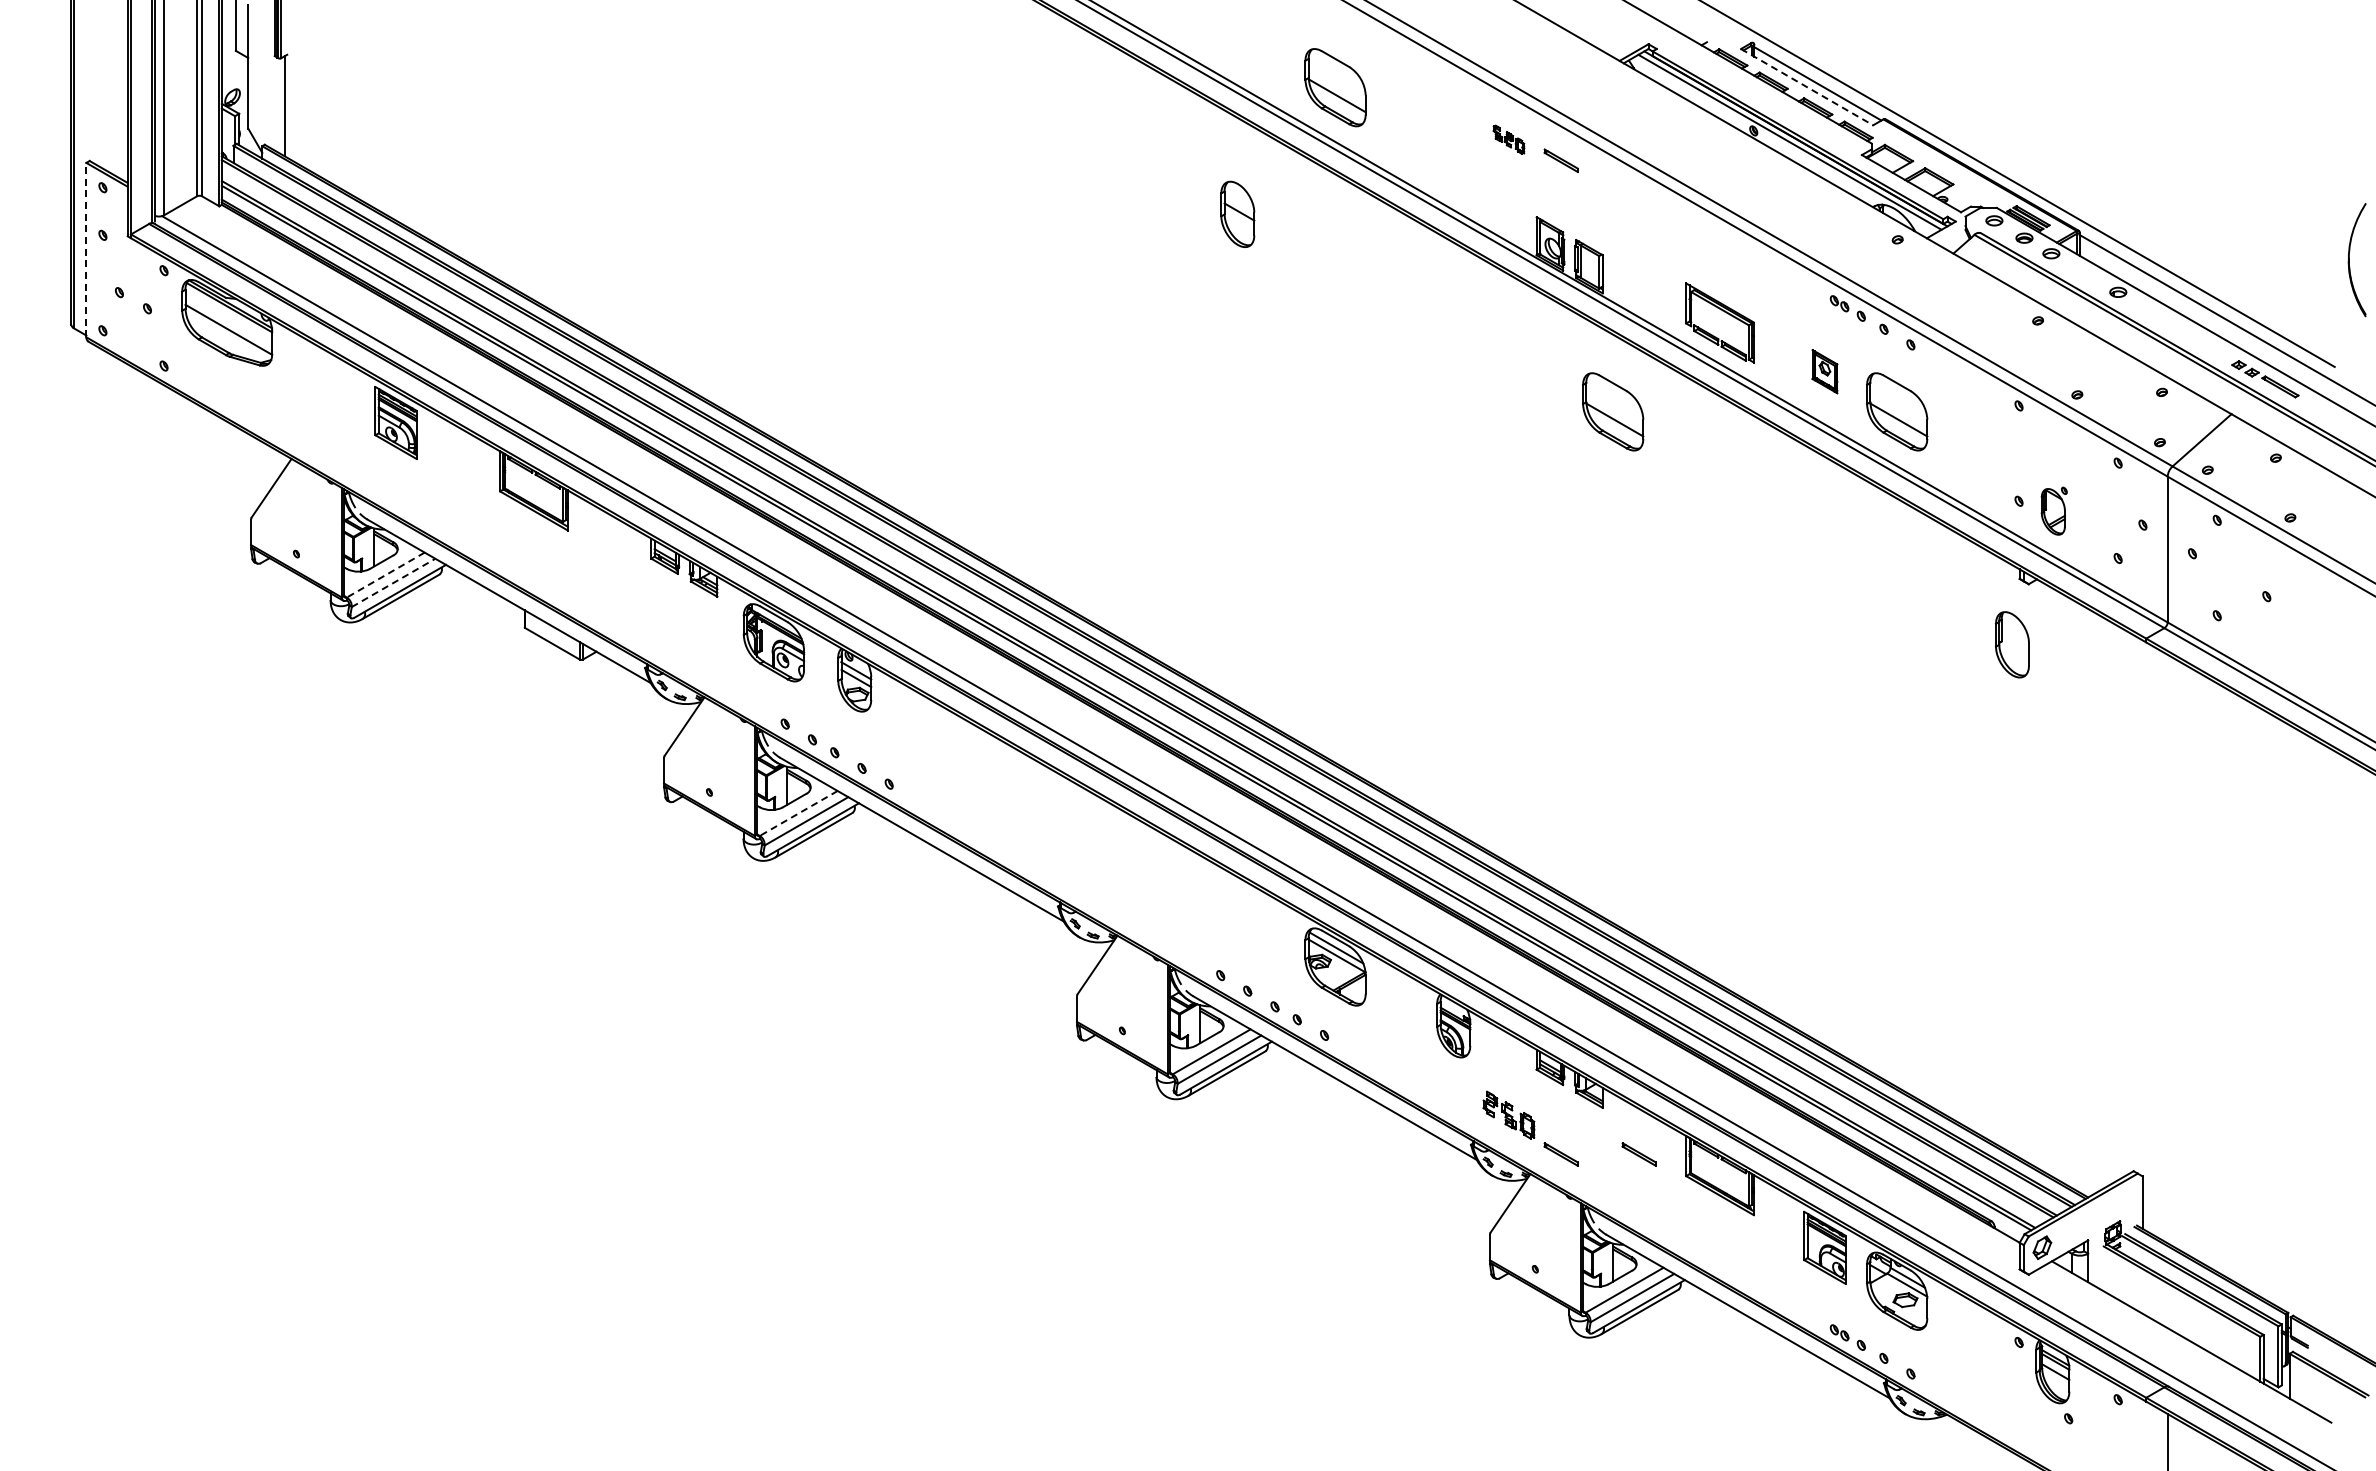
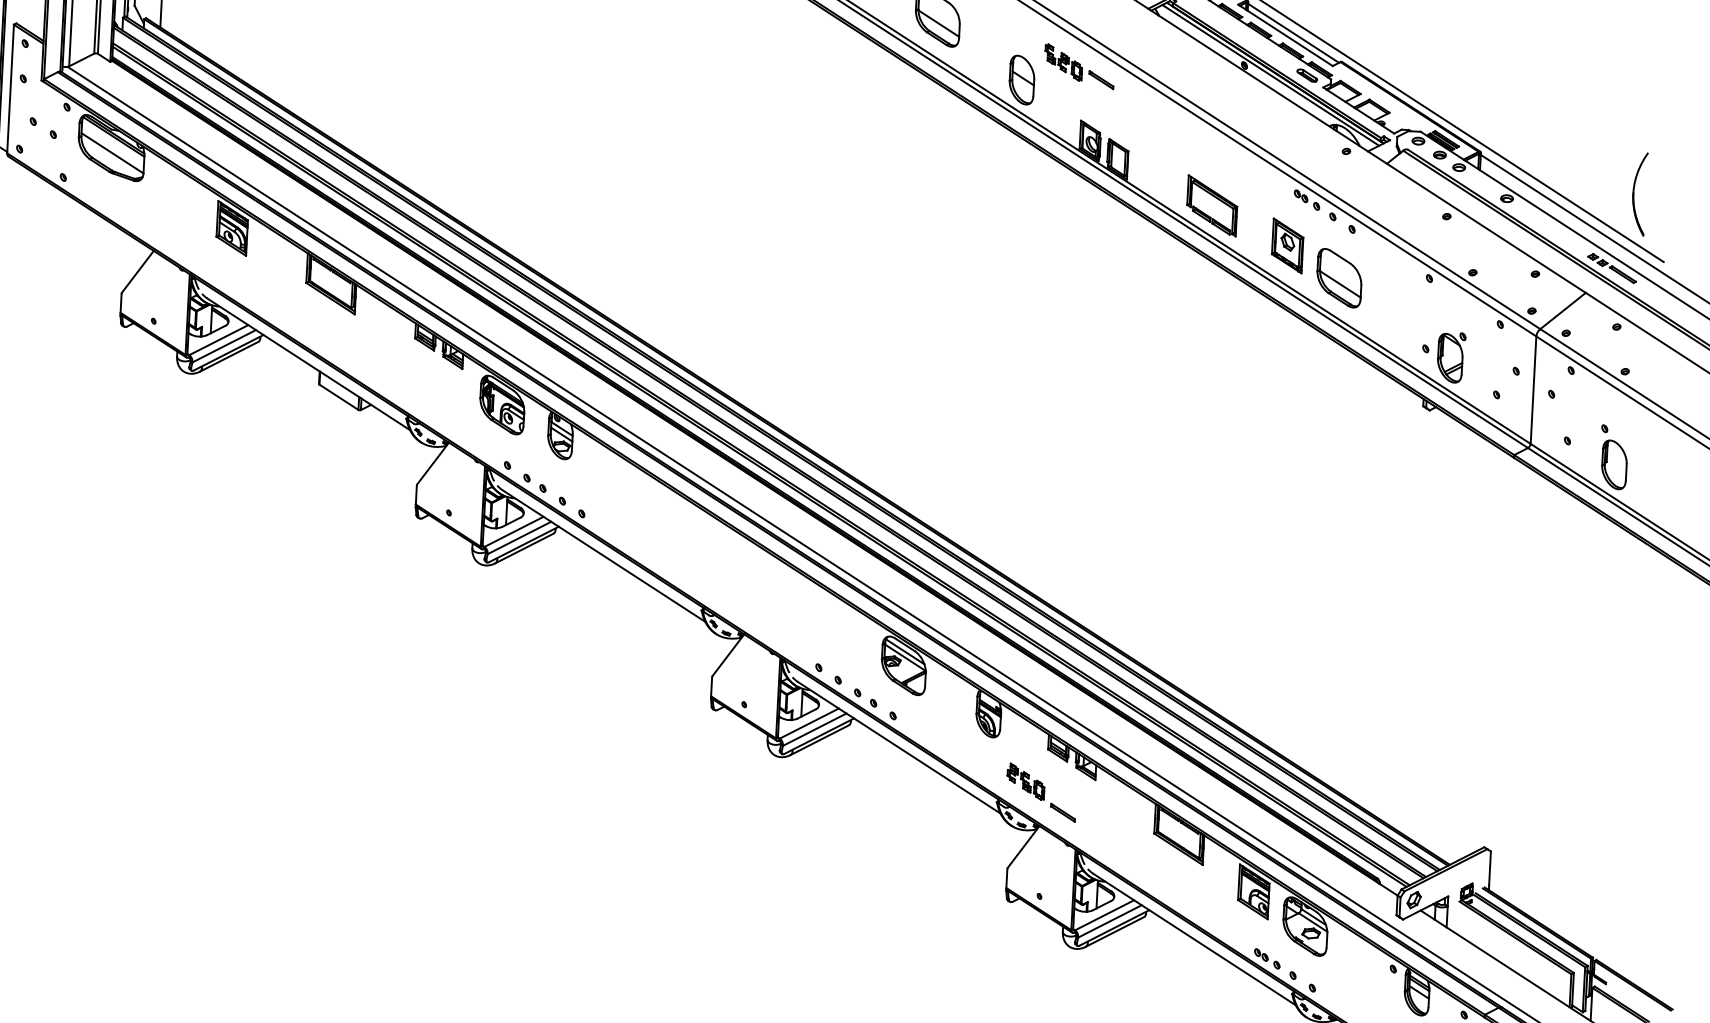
line: (1807, 87) -> (1285, 35), dashed -> solid
part: (1508, 139) -> (1063, 62), size x1.67
part: (1838, 139) -> (1306, 75), added
part: (1237, 213) -> (1021, 79), moved
line: (86, 249) -> (10, 88), dashed -> solid
part: (2349, 260) -> (1633, 194), moved
part: (1824, 371) -> (1287, 245), size x1.67
part: (1613, 411) -> (1130, 267), removed
part: (2054, 510) -> (1451, 357), size x1.43
line: (385, 575) -> (218, 340), dashed -> solid
line: (394, 582) -> (224, 345), dashed -> solid
part: (2012, 644) -> (1614, 464), moved
line: (798, 813) -> (513, 531), dashed -> solid
part: (1638, 1154) -> (1119, 815), removed

